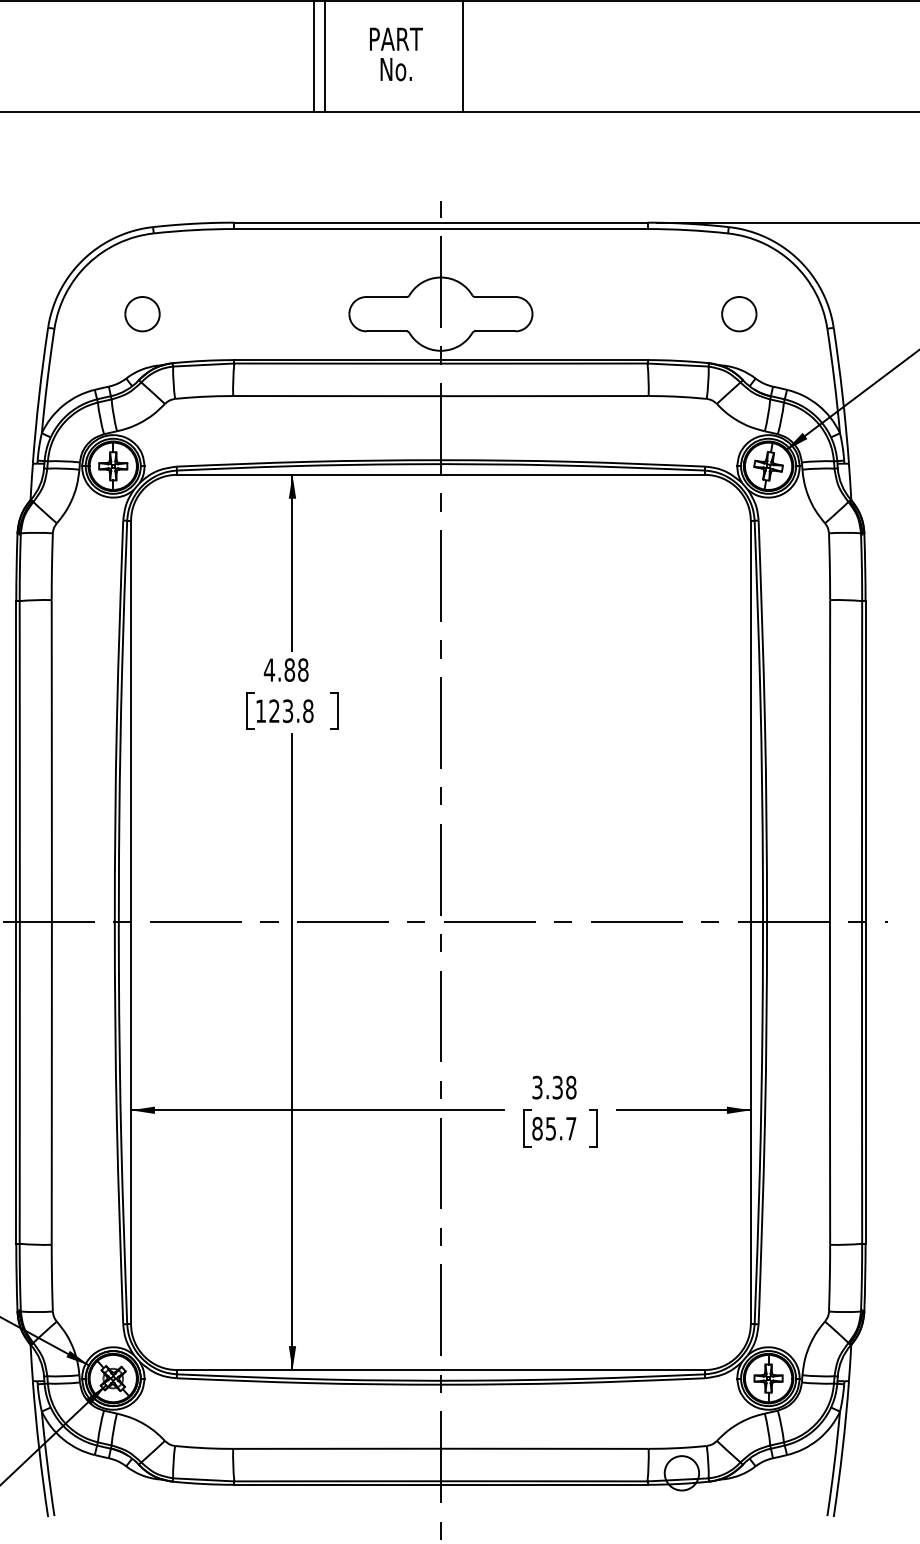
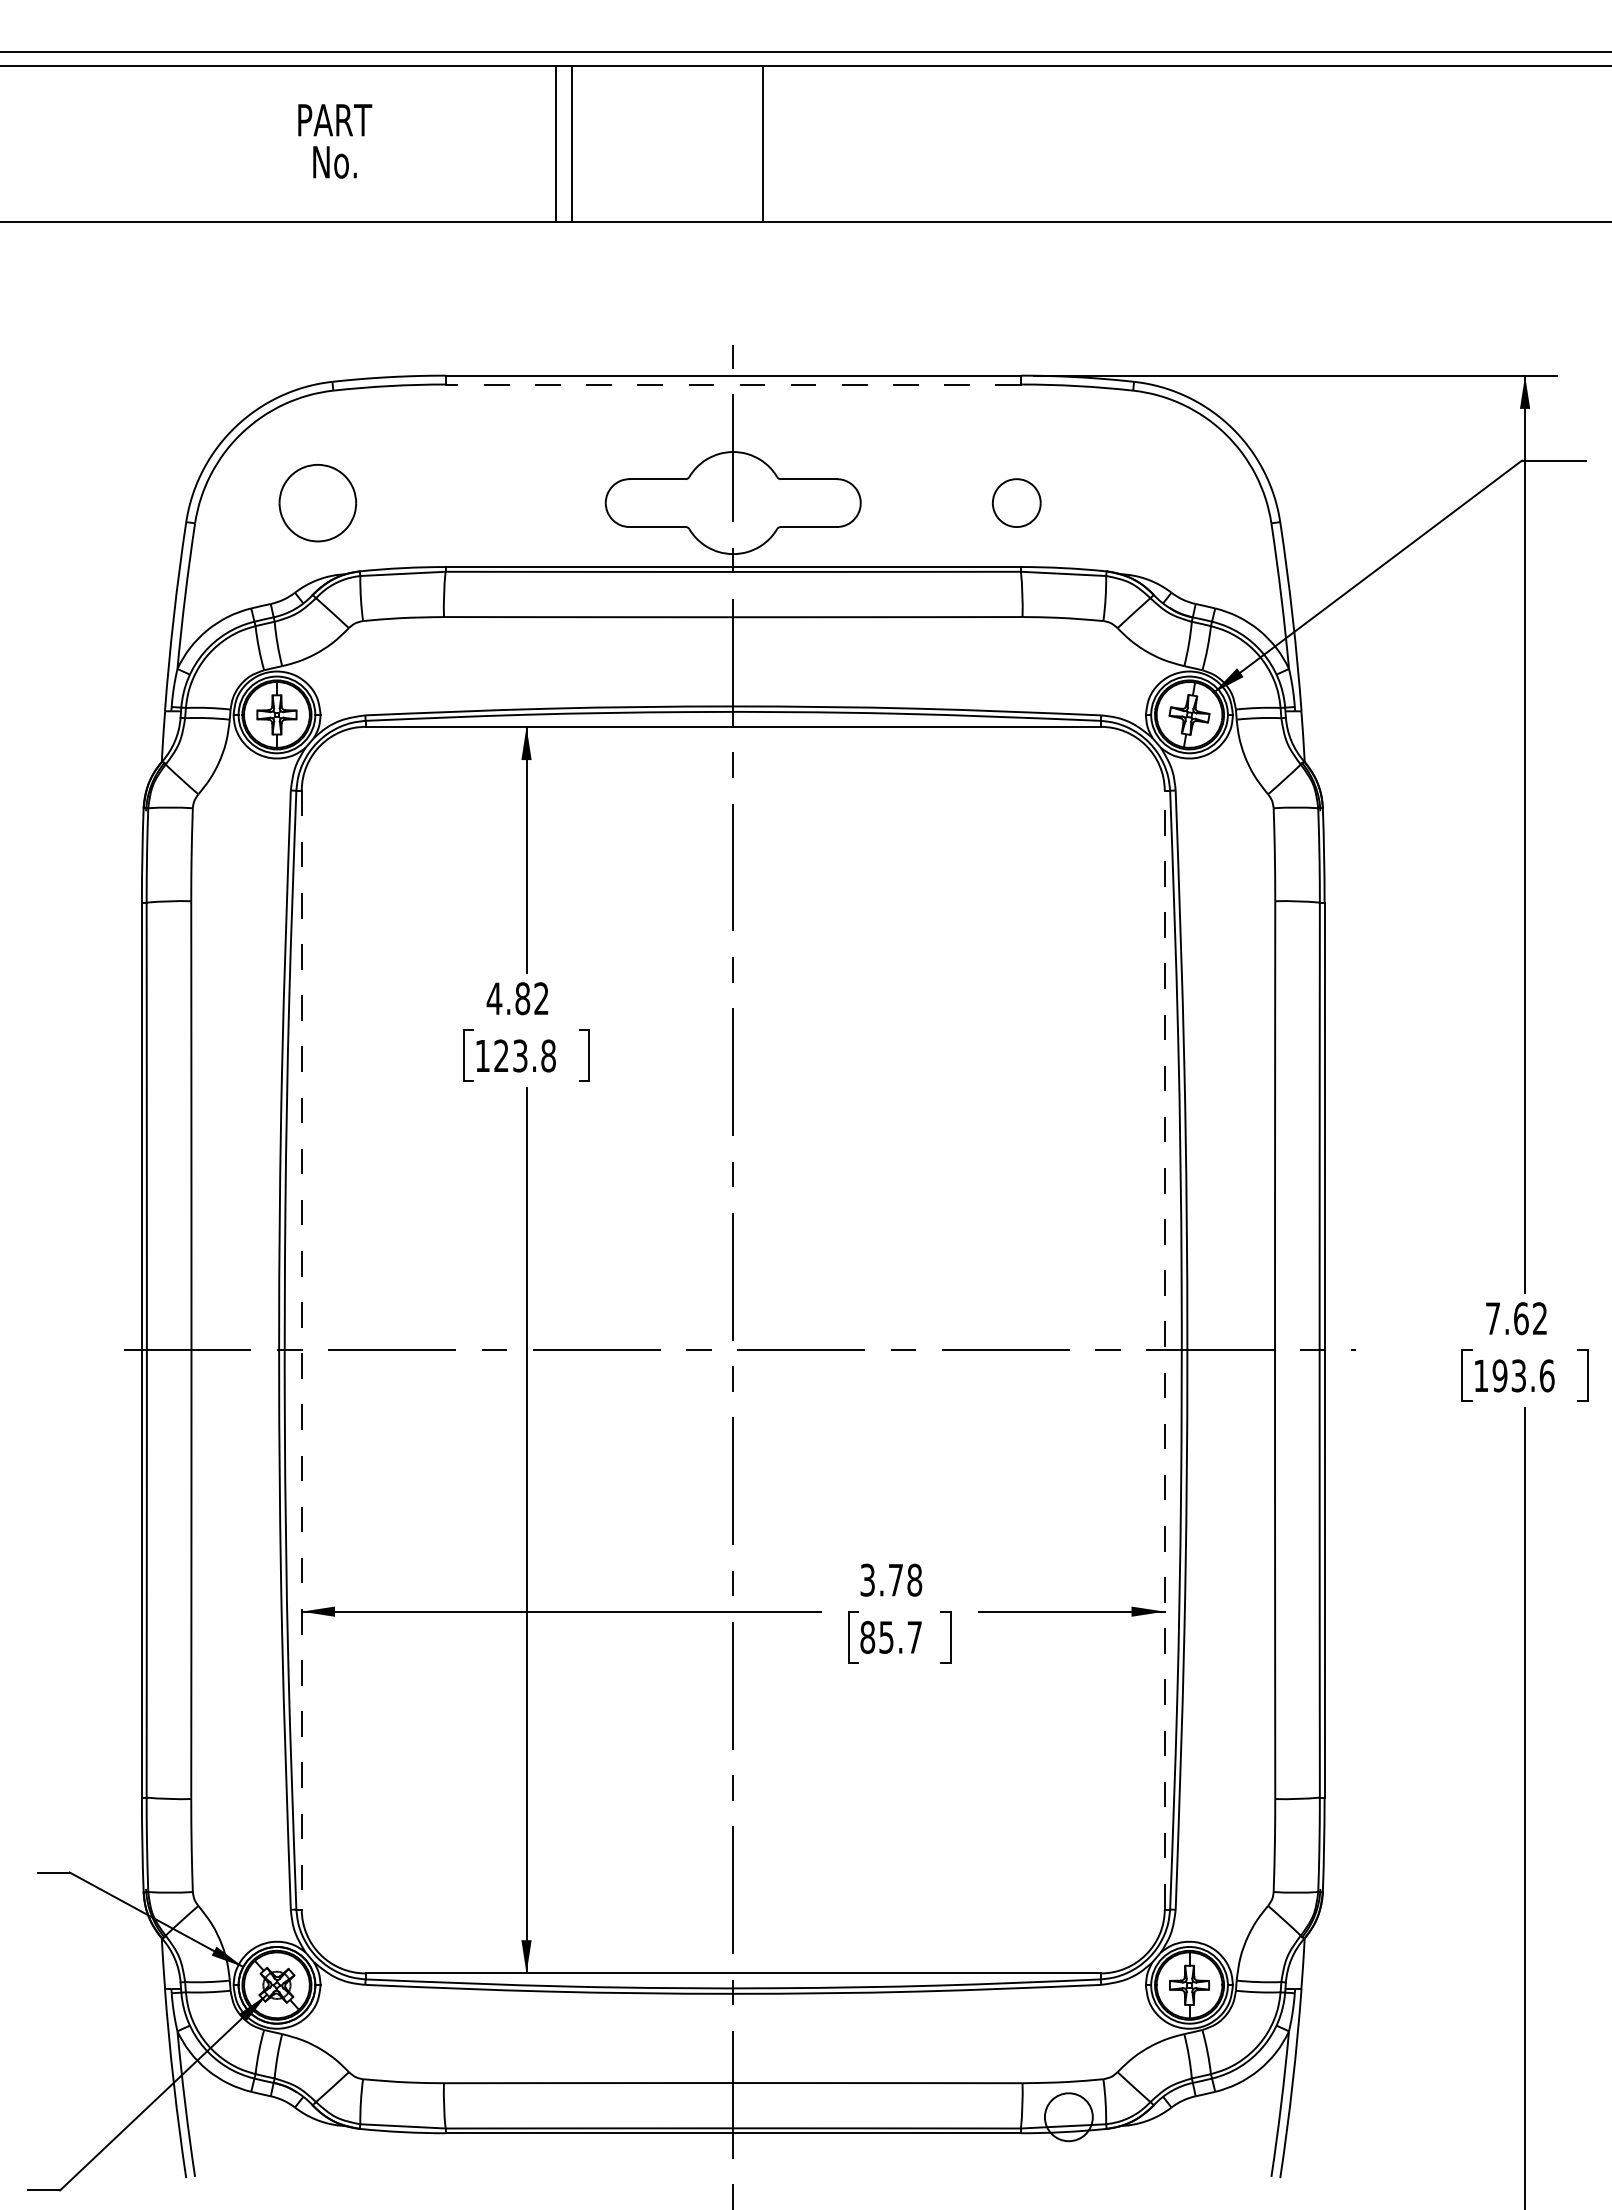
text: (396, 54) -> (335, 141), moved
line: (441, 229) -> (733, 384), solid -> dashed
part: (142, 313) -> (317, 502), size x1.6
part: (739, 313) -> (1016, 502), moved
text: (303, 669) -> (541, 998), 4.88 -> 4.82
line: (750, 921) -> (1164, 1349), solid -> dashed
line: (130, 922) -> (301, 1350), solid -> dashed
text: (557, 1087) -> (895, 1579), 3.38 -> 3.78

